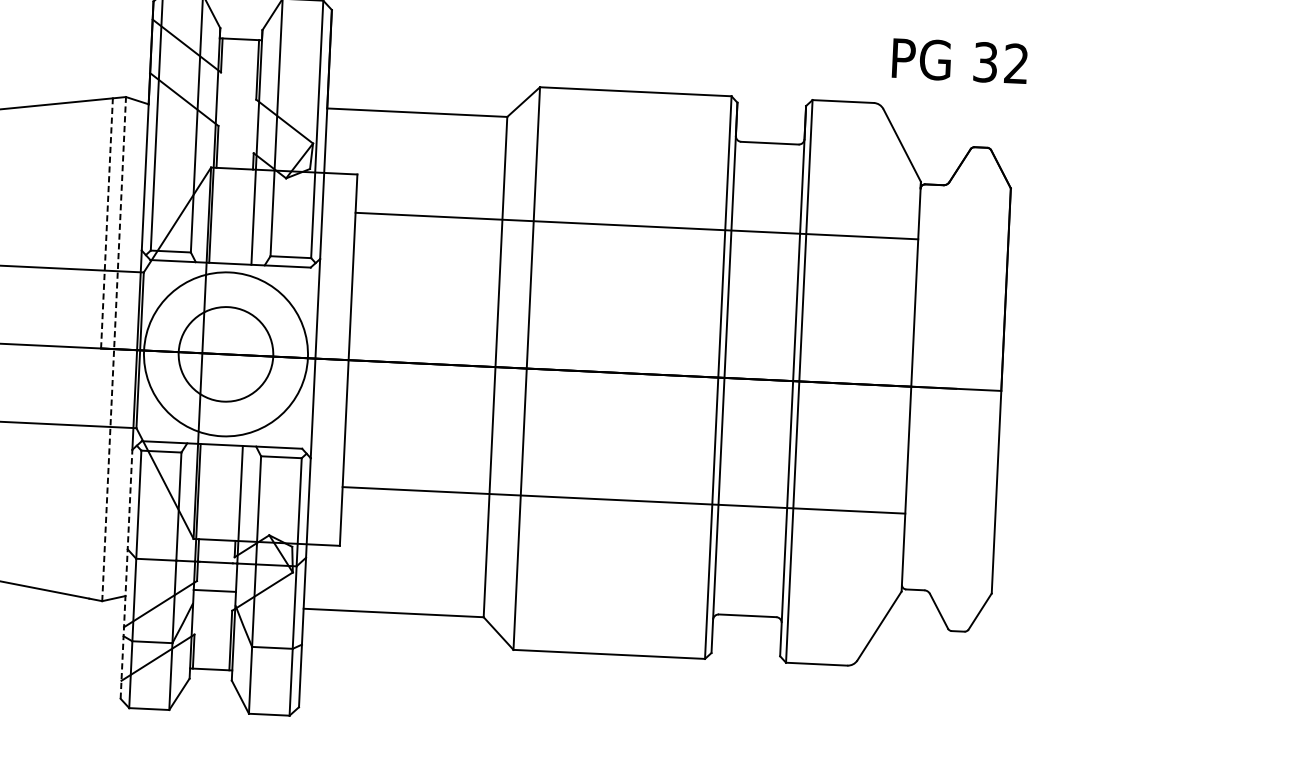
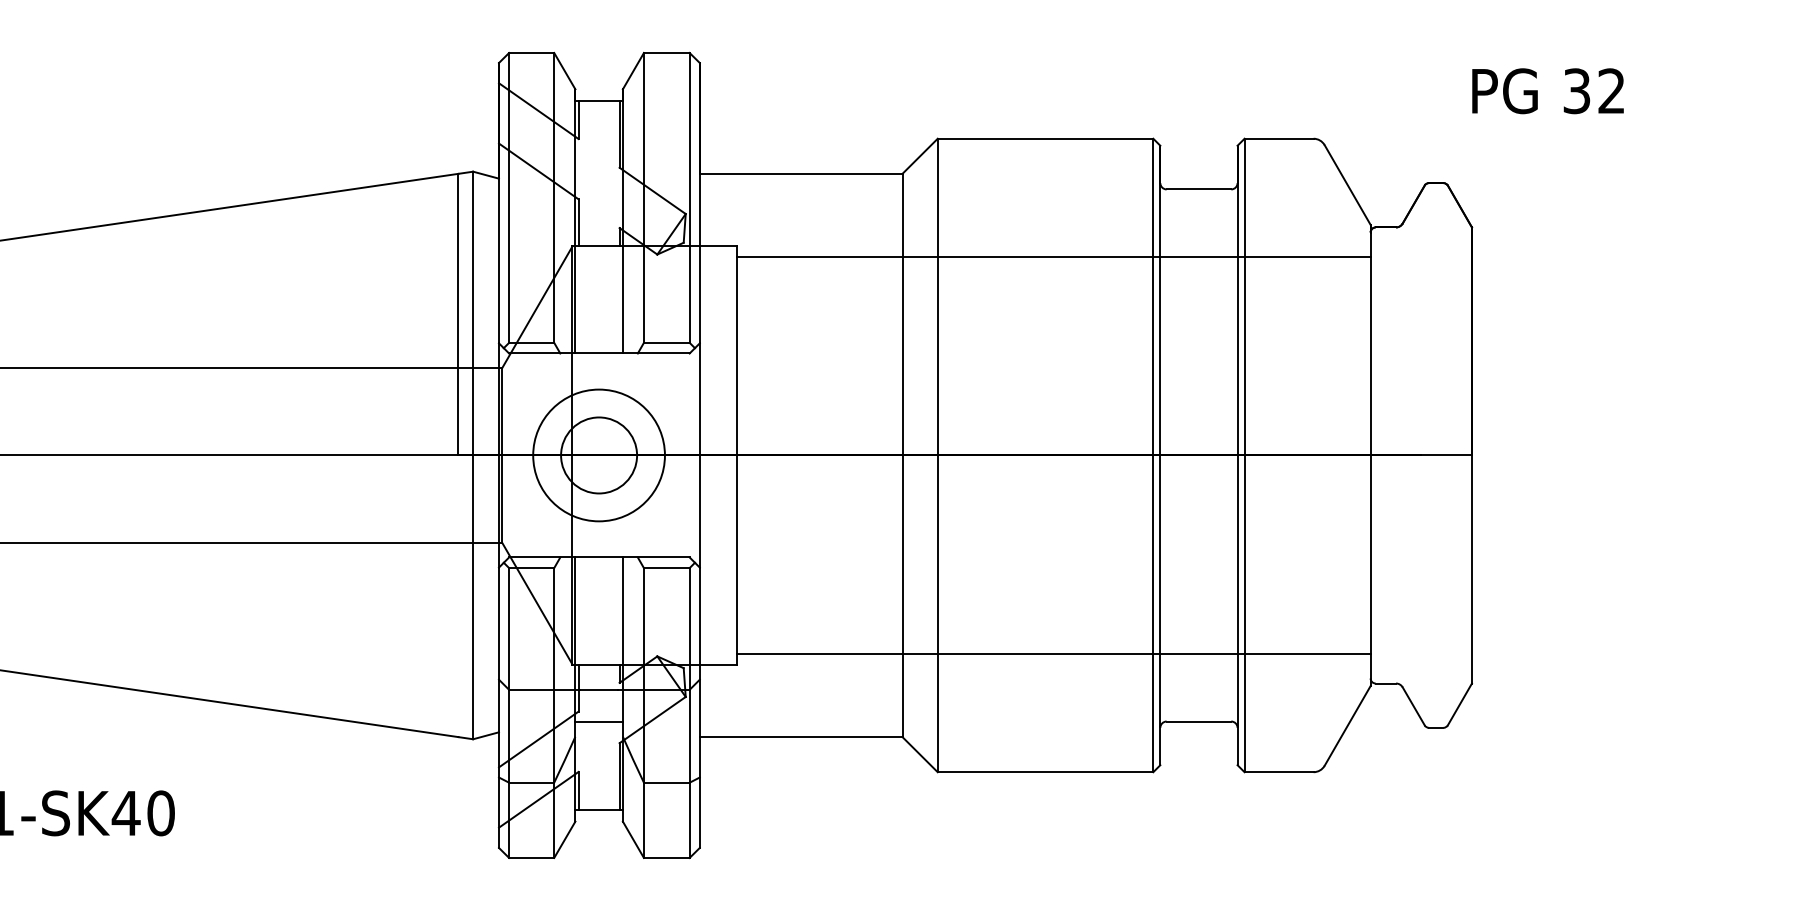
text: (959, 61) -> (1547, 91), moved
line: (107, 223) -> (458, 314), dashed -> solid
line: (636, 225) -> (1053, 256), moved
line: (114, 349) -> (473, 455), dashed -> solid
circle: (225, 354) -> (598, 455), size x0.71
circle: (226, 354) -> (599, 455), size x0.71
line: (623, 500) -> (1053, 654), moved
line: (126, 574) -> (499, 707), dashed -> solid

